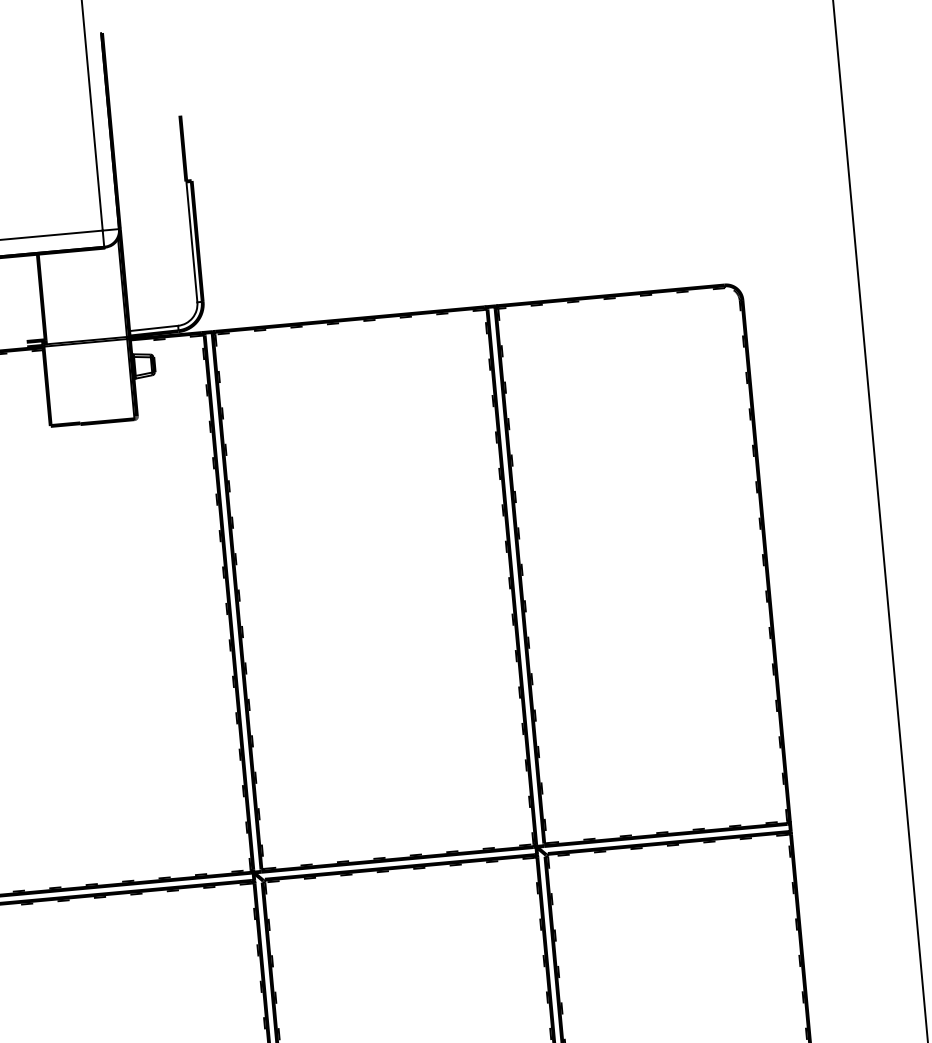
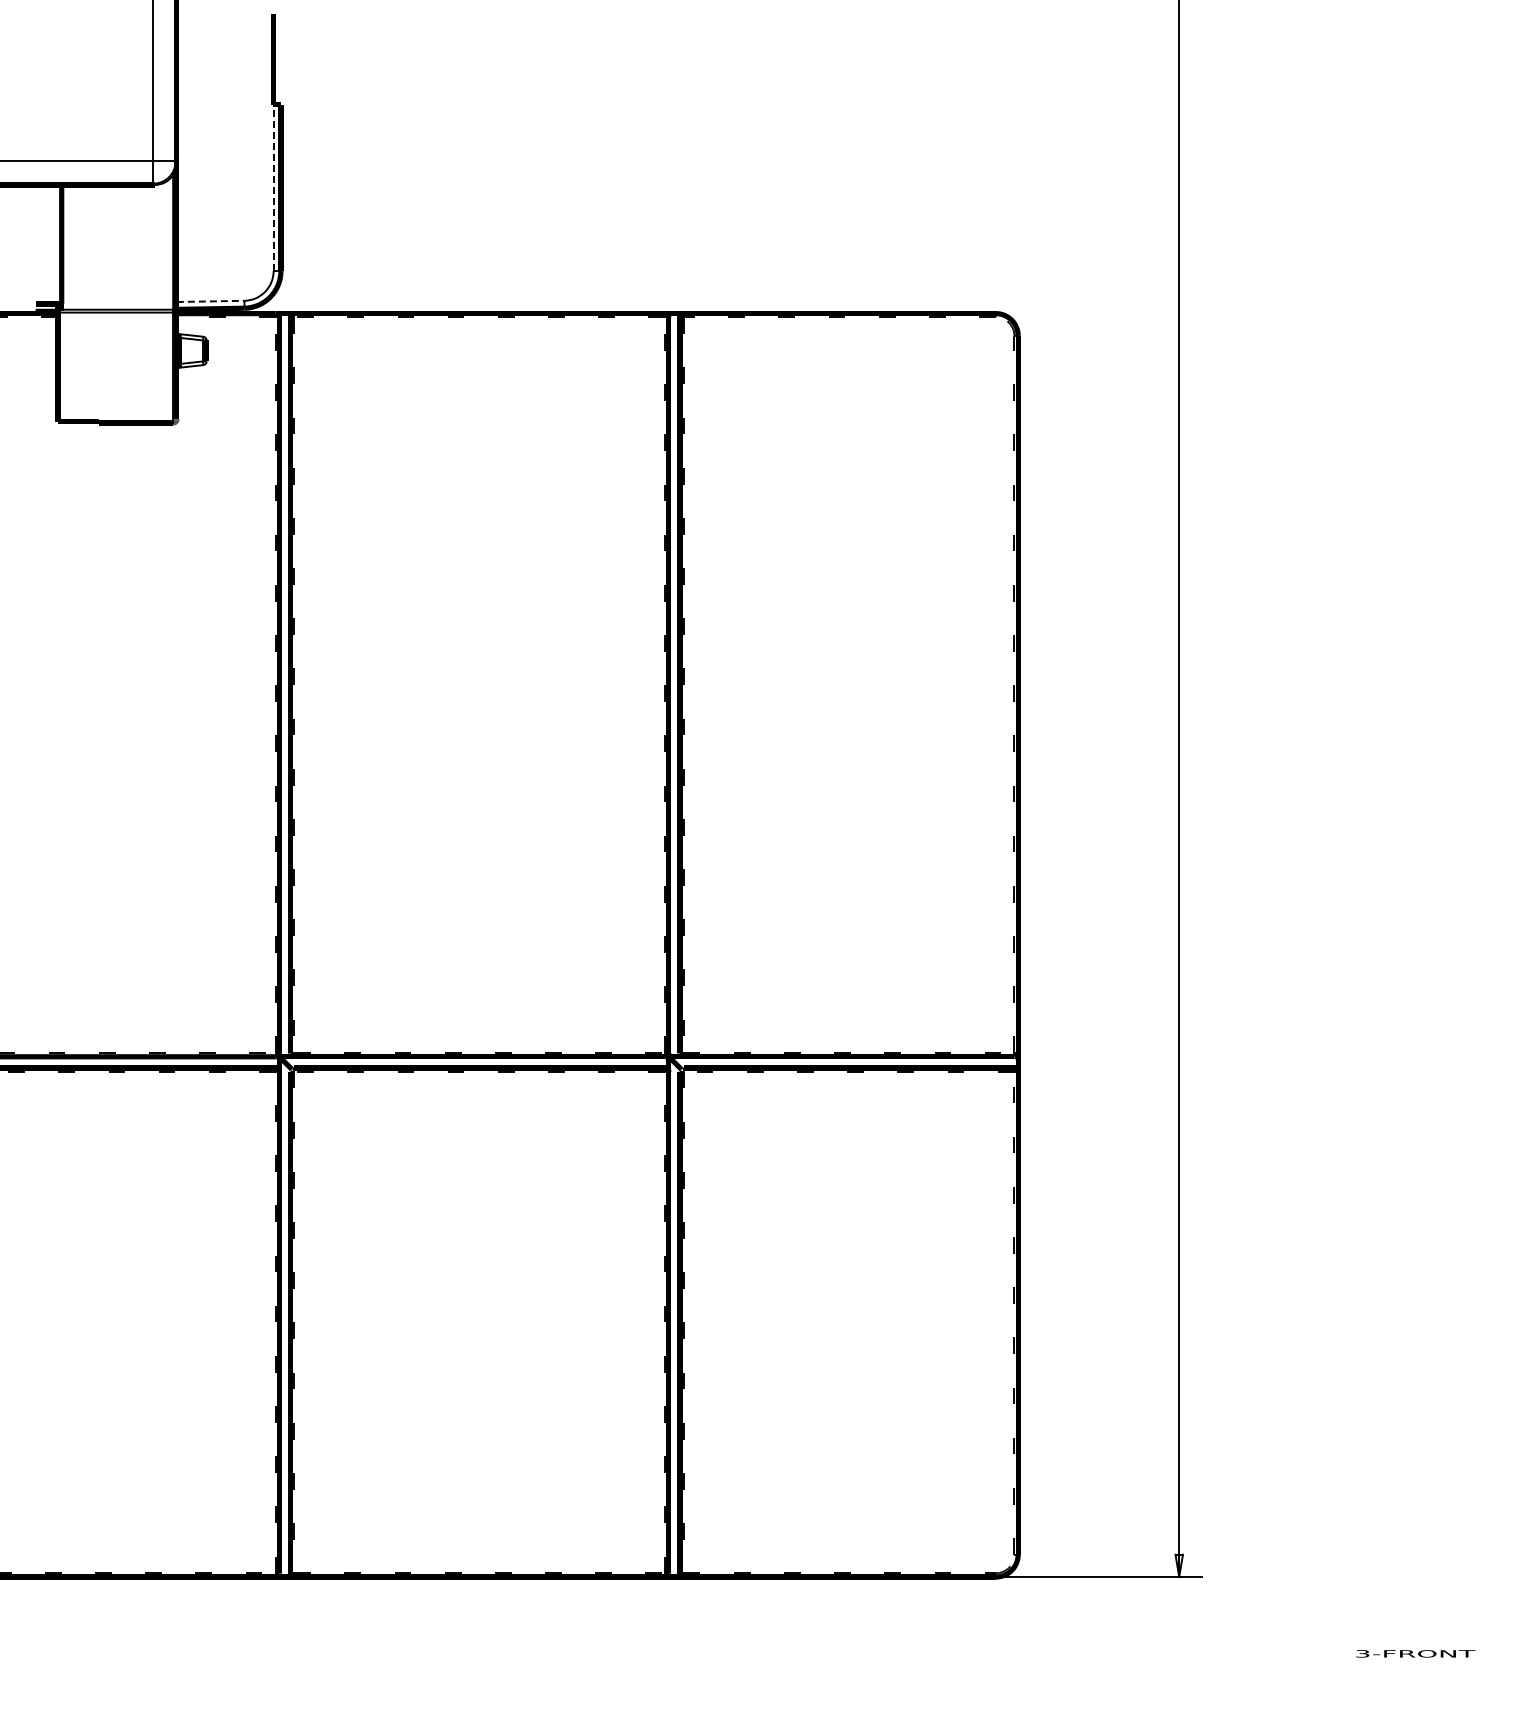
line: (191, 241) -> (273, 187), solid -> dashed
line: (153, 328) -> (210, 301), solid -> dashed

